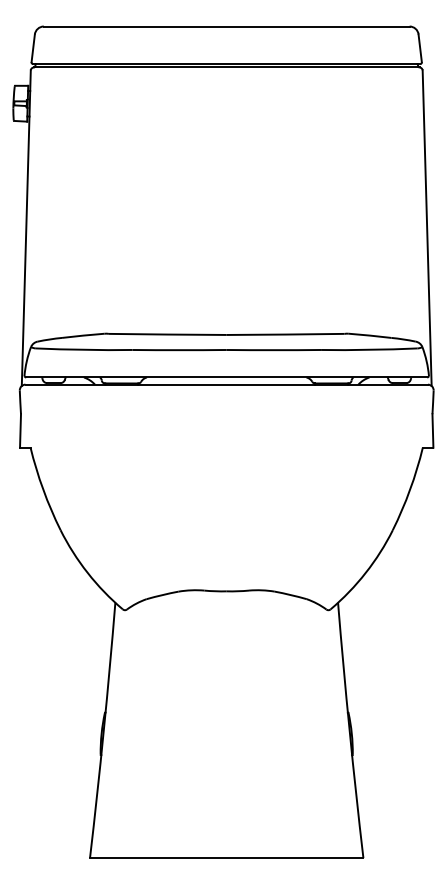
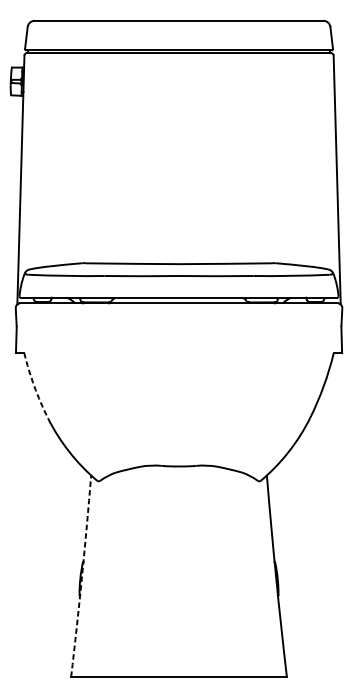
arc: (43, 489) -> (34, 386), solid -> dashed
arc: (103, 730) -> (81, 576), solid -> dashed

